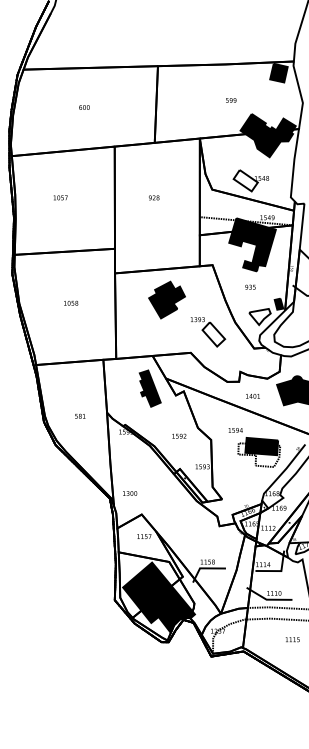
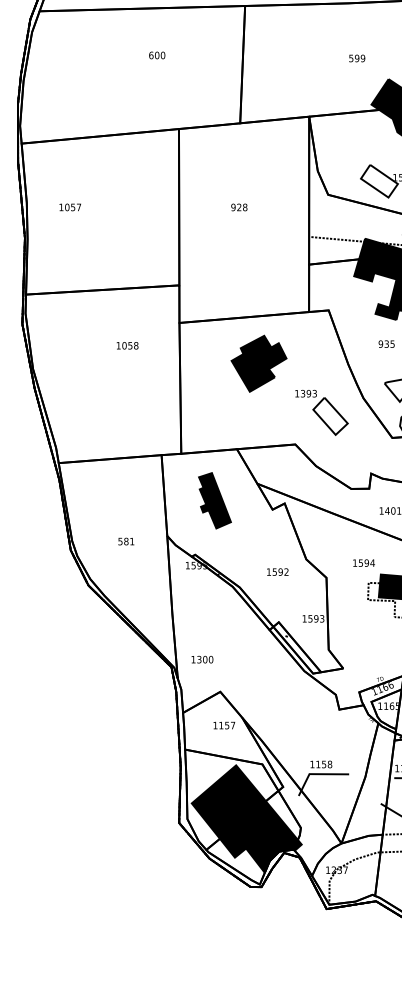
text: (84, 107) -> (157, 55), moved
text: (60, 197) -> (70, 206), moved
text: (71, 302) -> (128, 344), moved
part: (149, 388) -> (213, 500), moved

